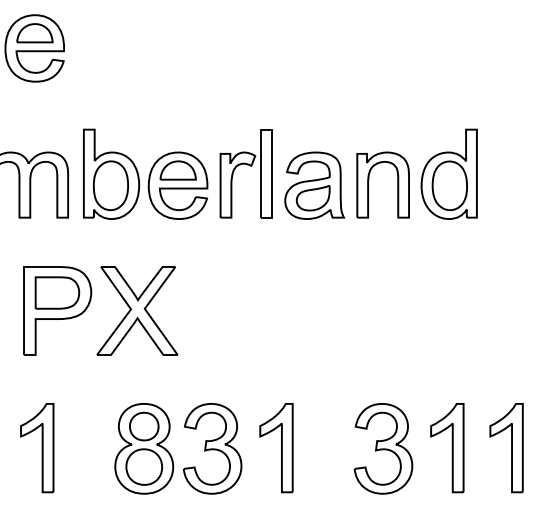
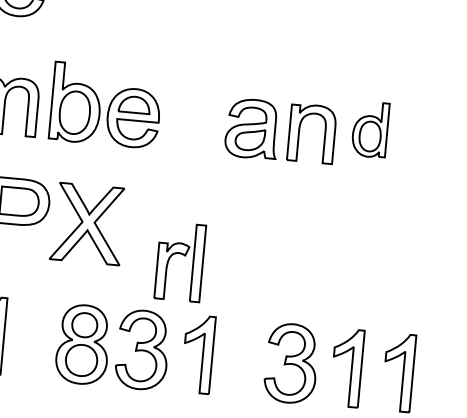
part: (247, 165) -> (181, 254), moved
part: (448, 173) -> (369, 128), size x0.7

